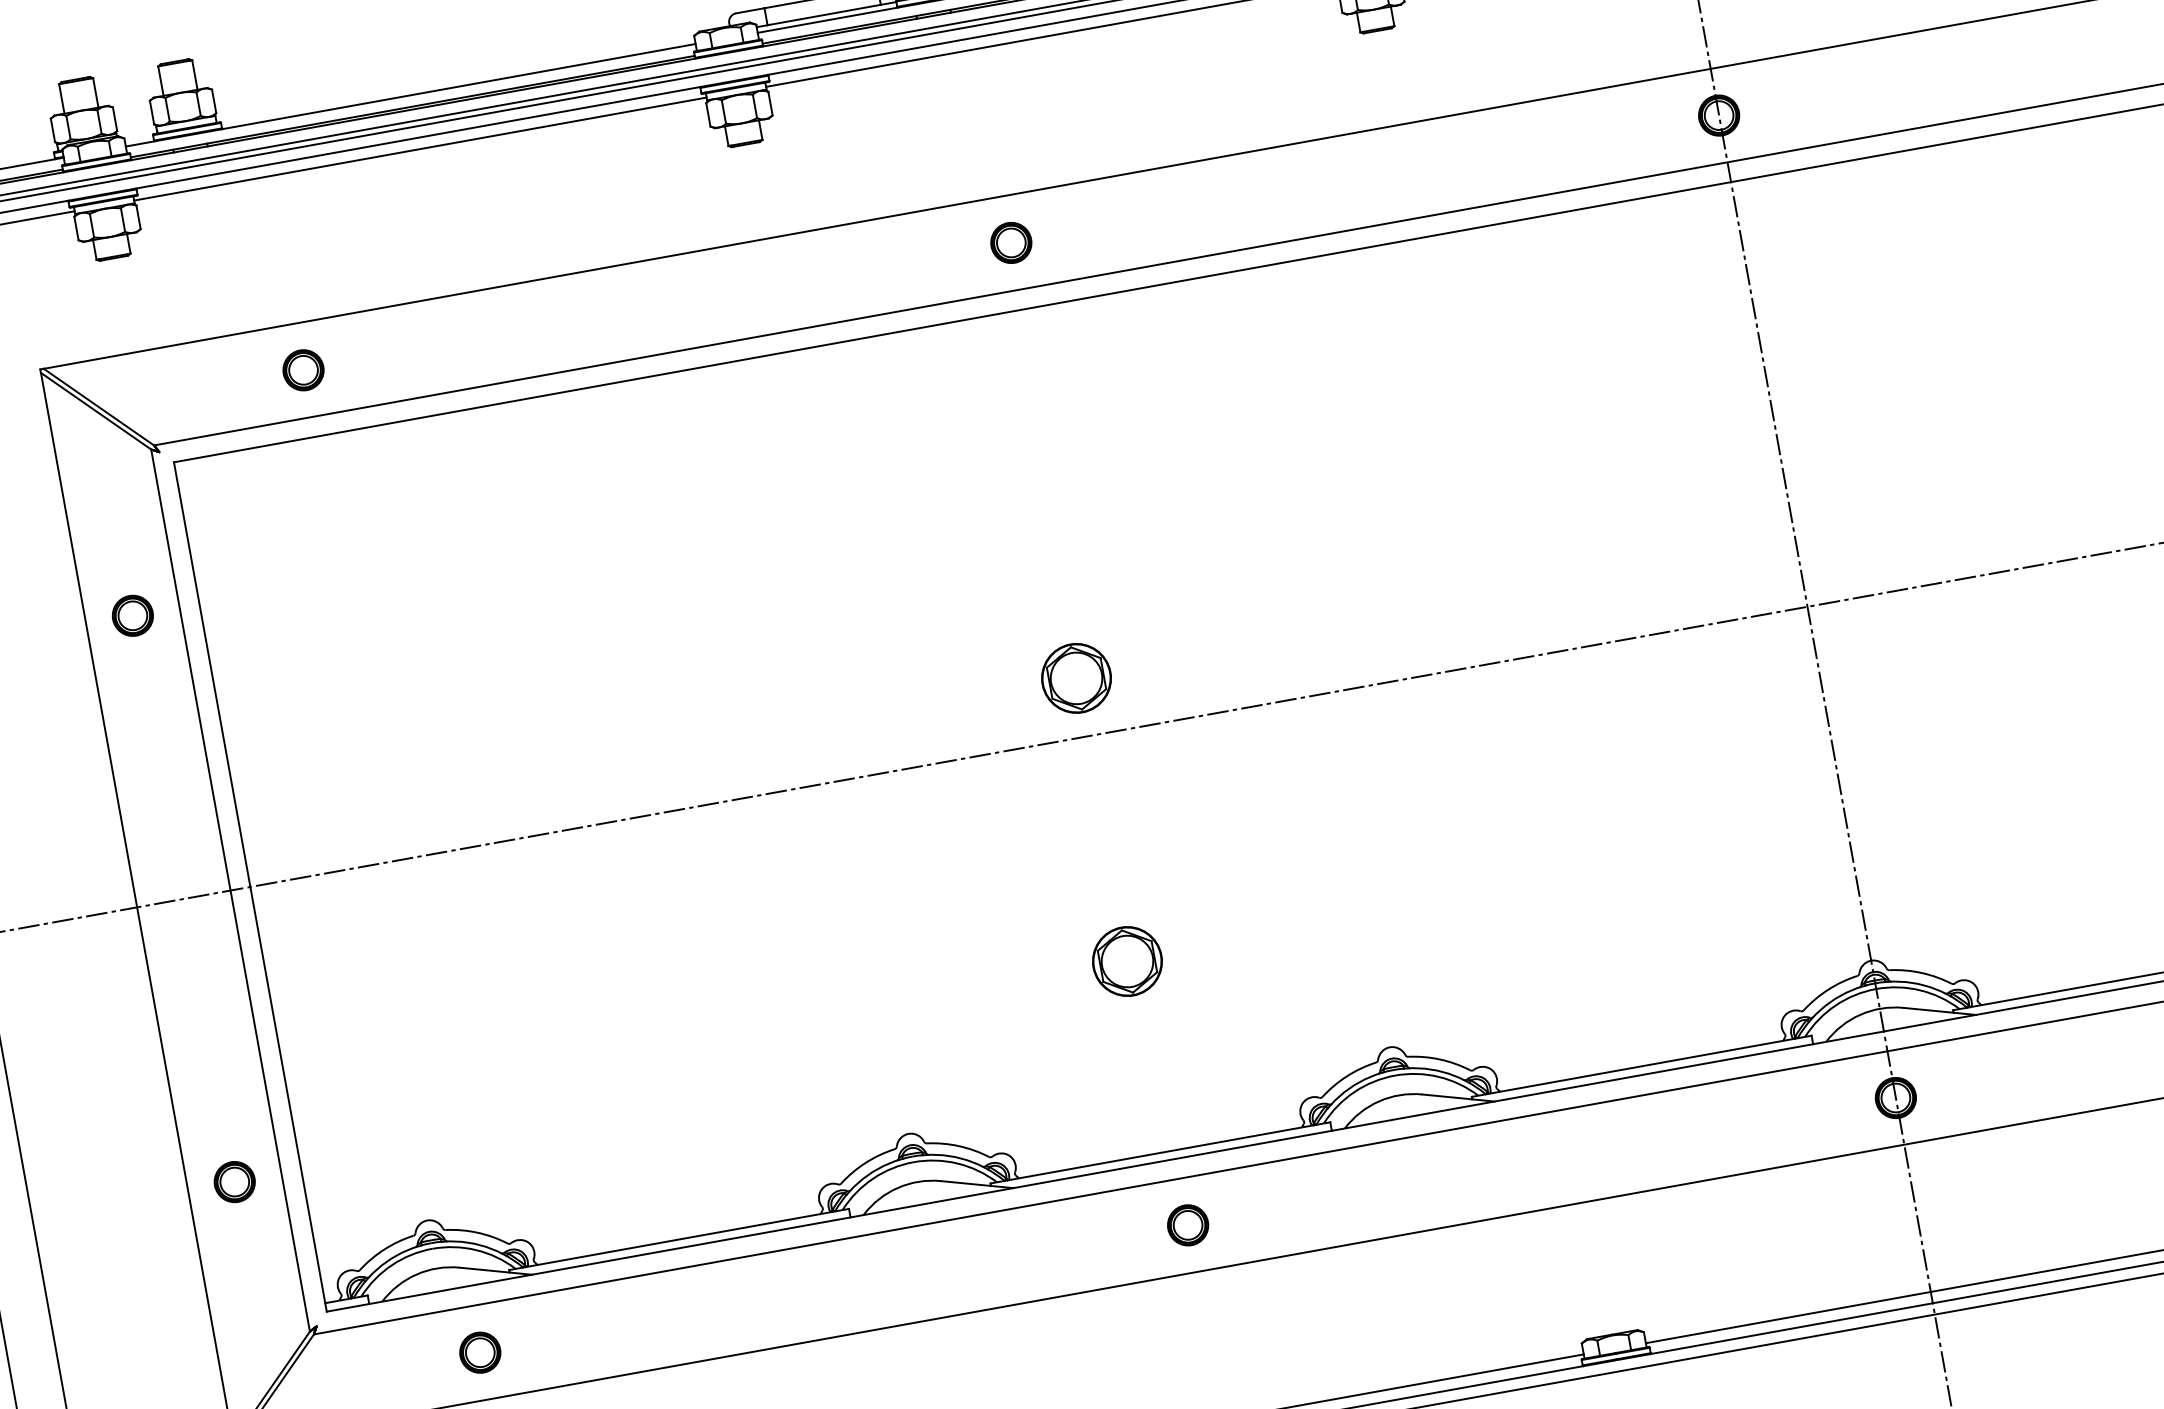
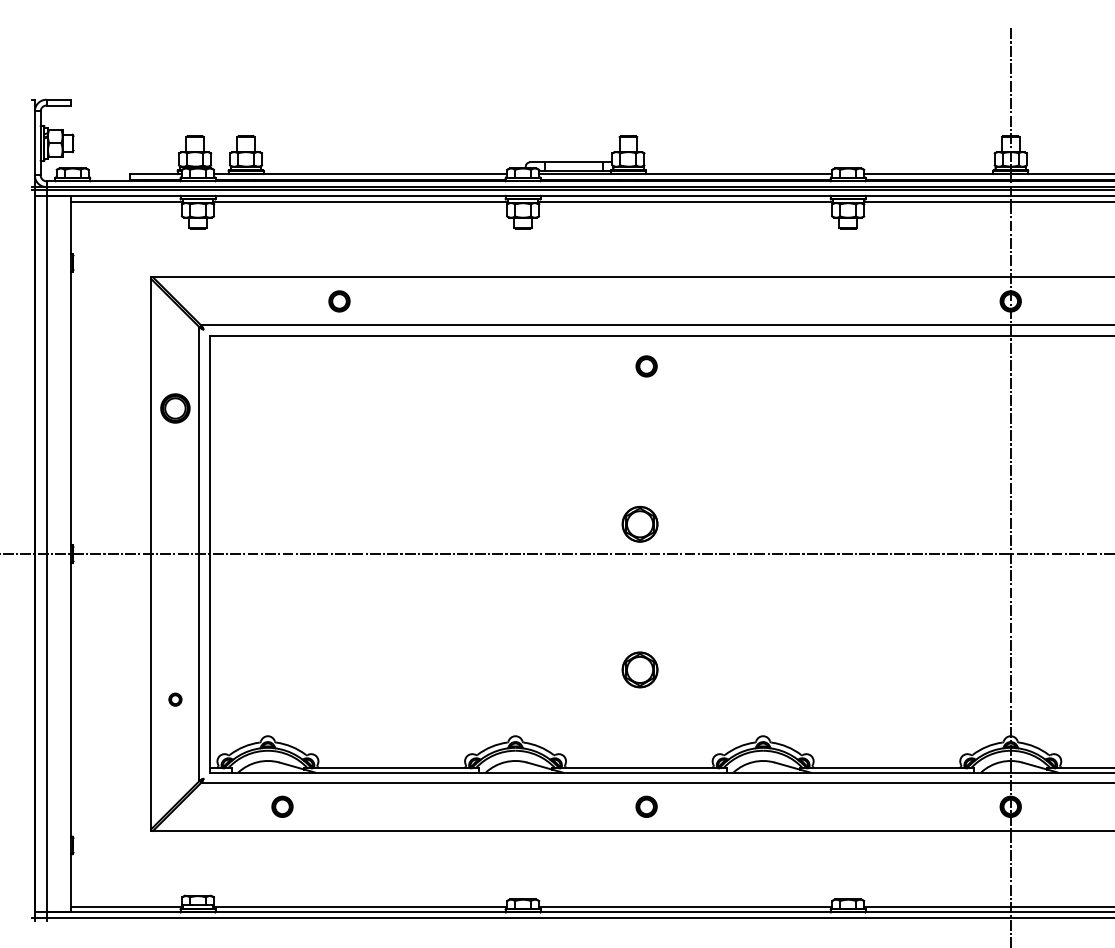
part: (1011, 243) -> (646, 366), moved
part: (303, 370) -> (339, 301), moved
part: (133, 615) -> (175, 408), size x1.4
part: (234, 1181) -> (175, 699), size x0.6

